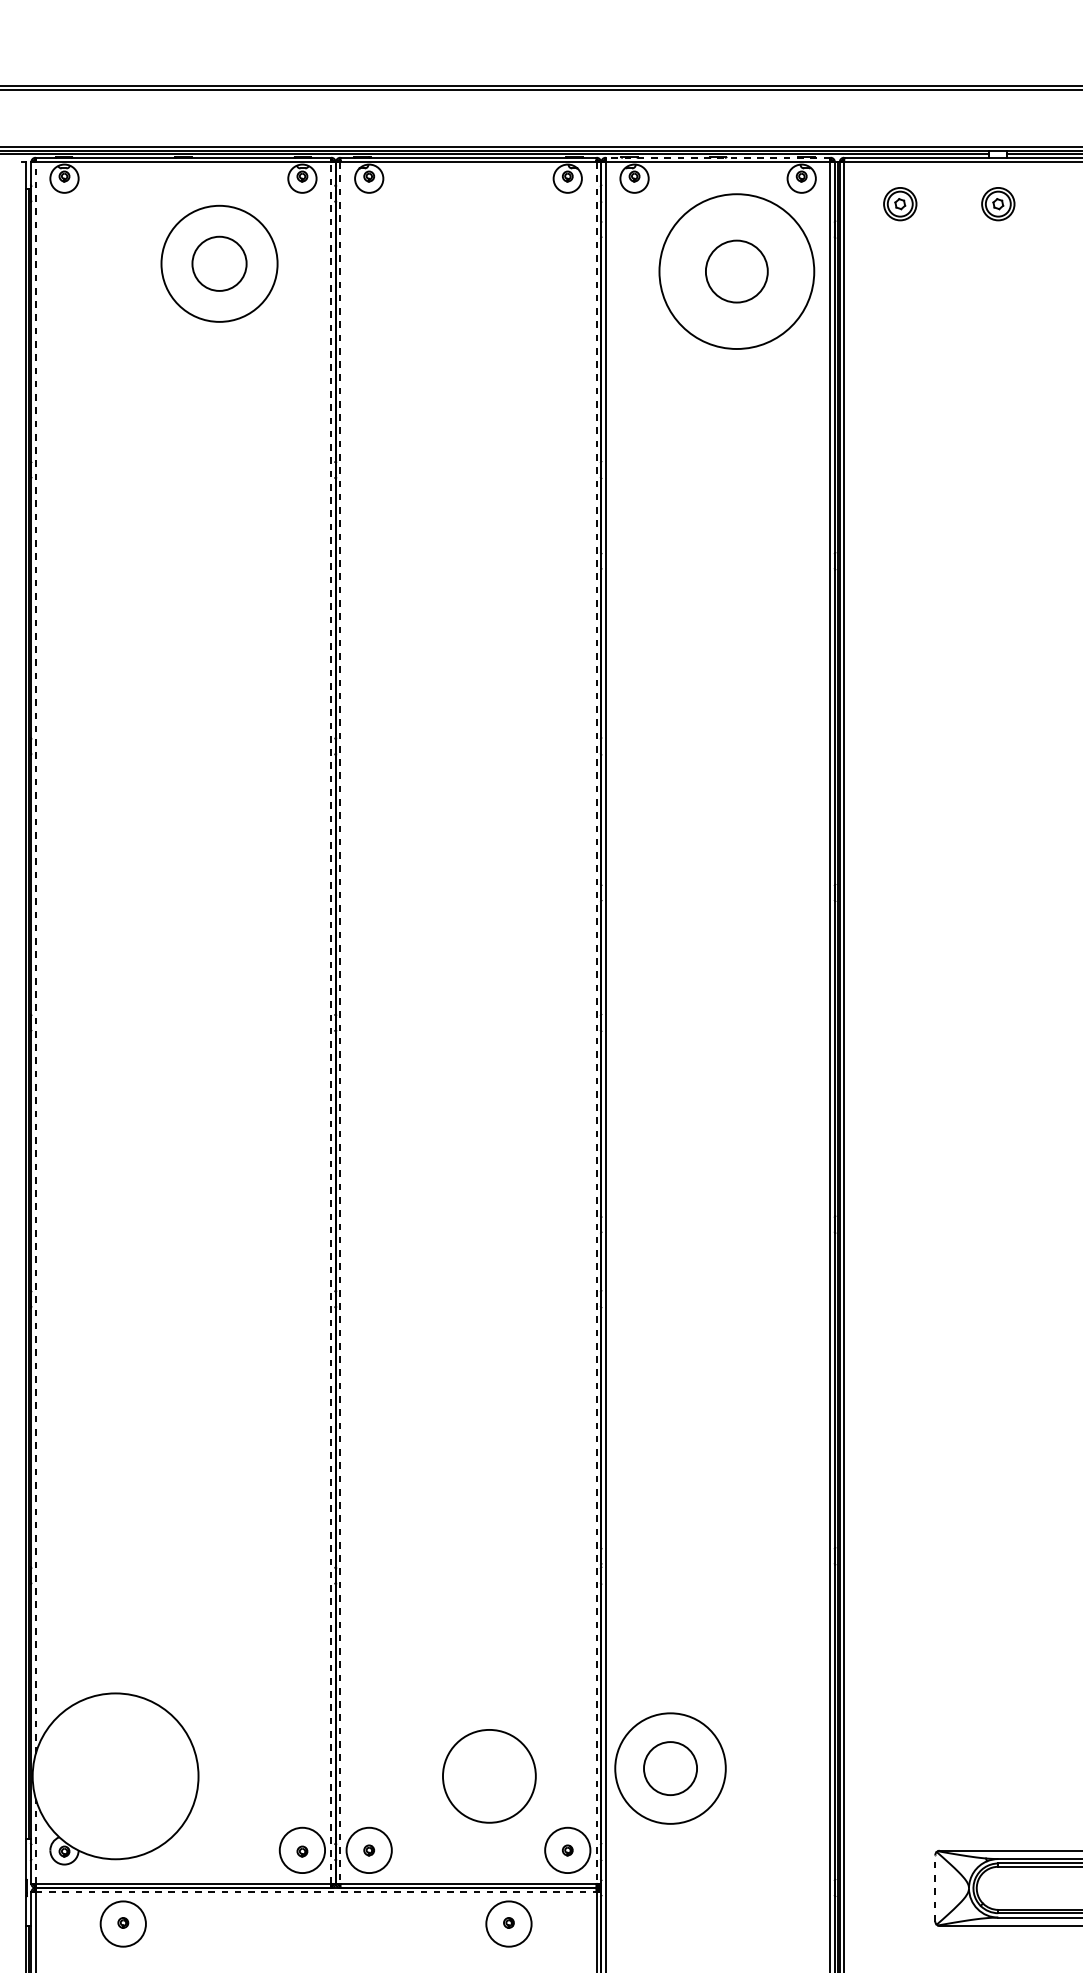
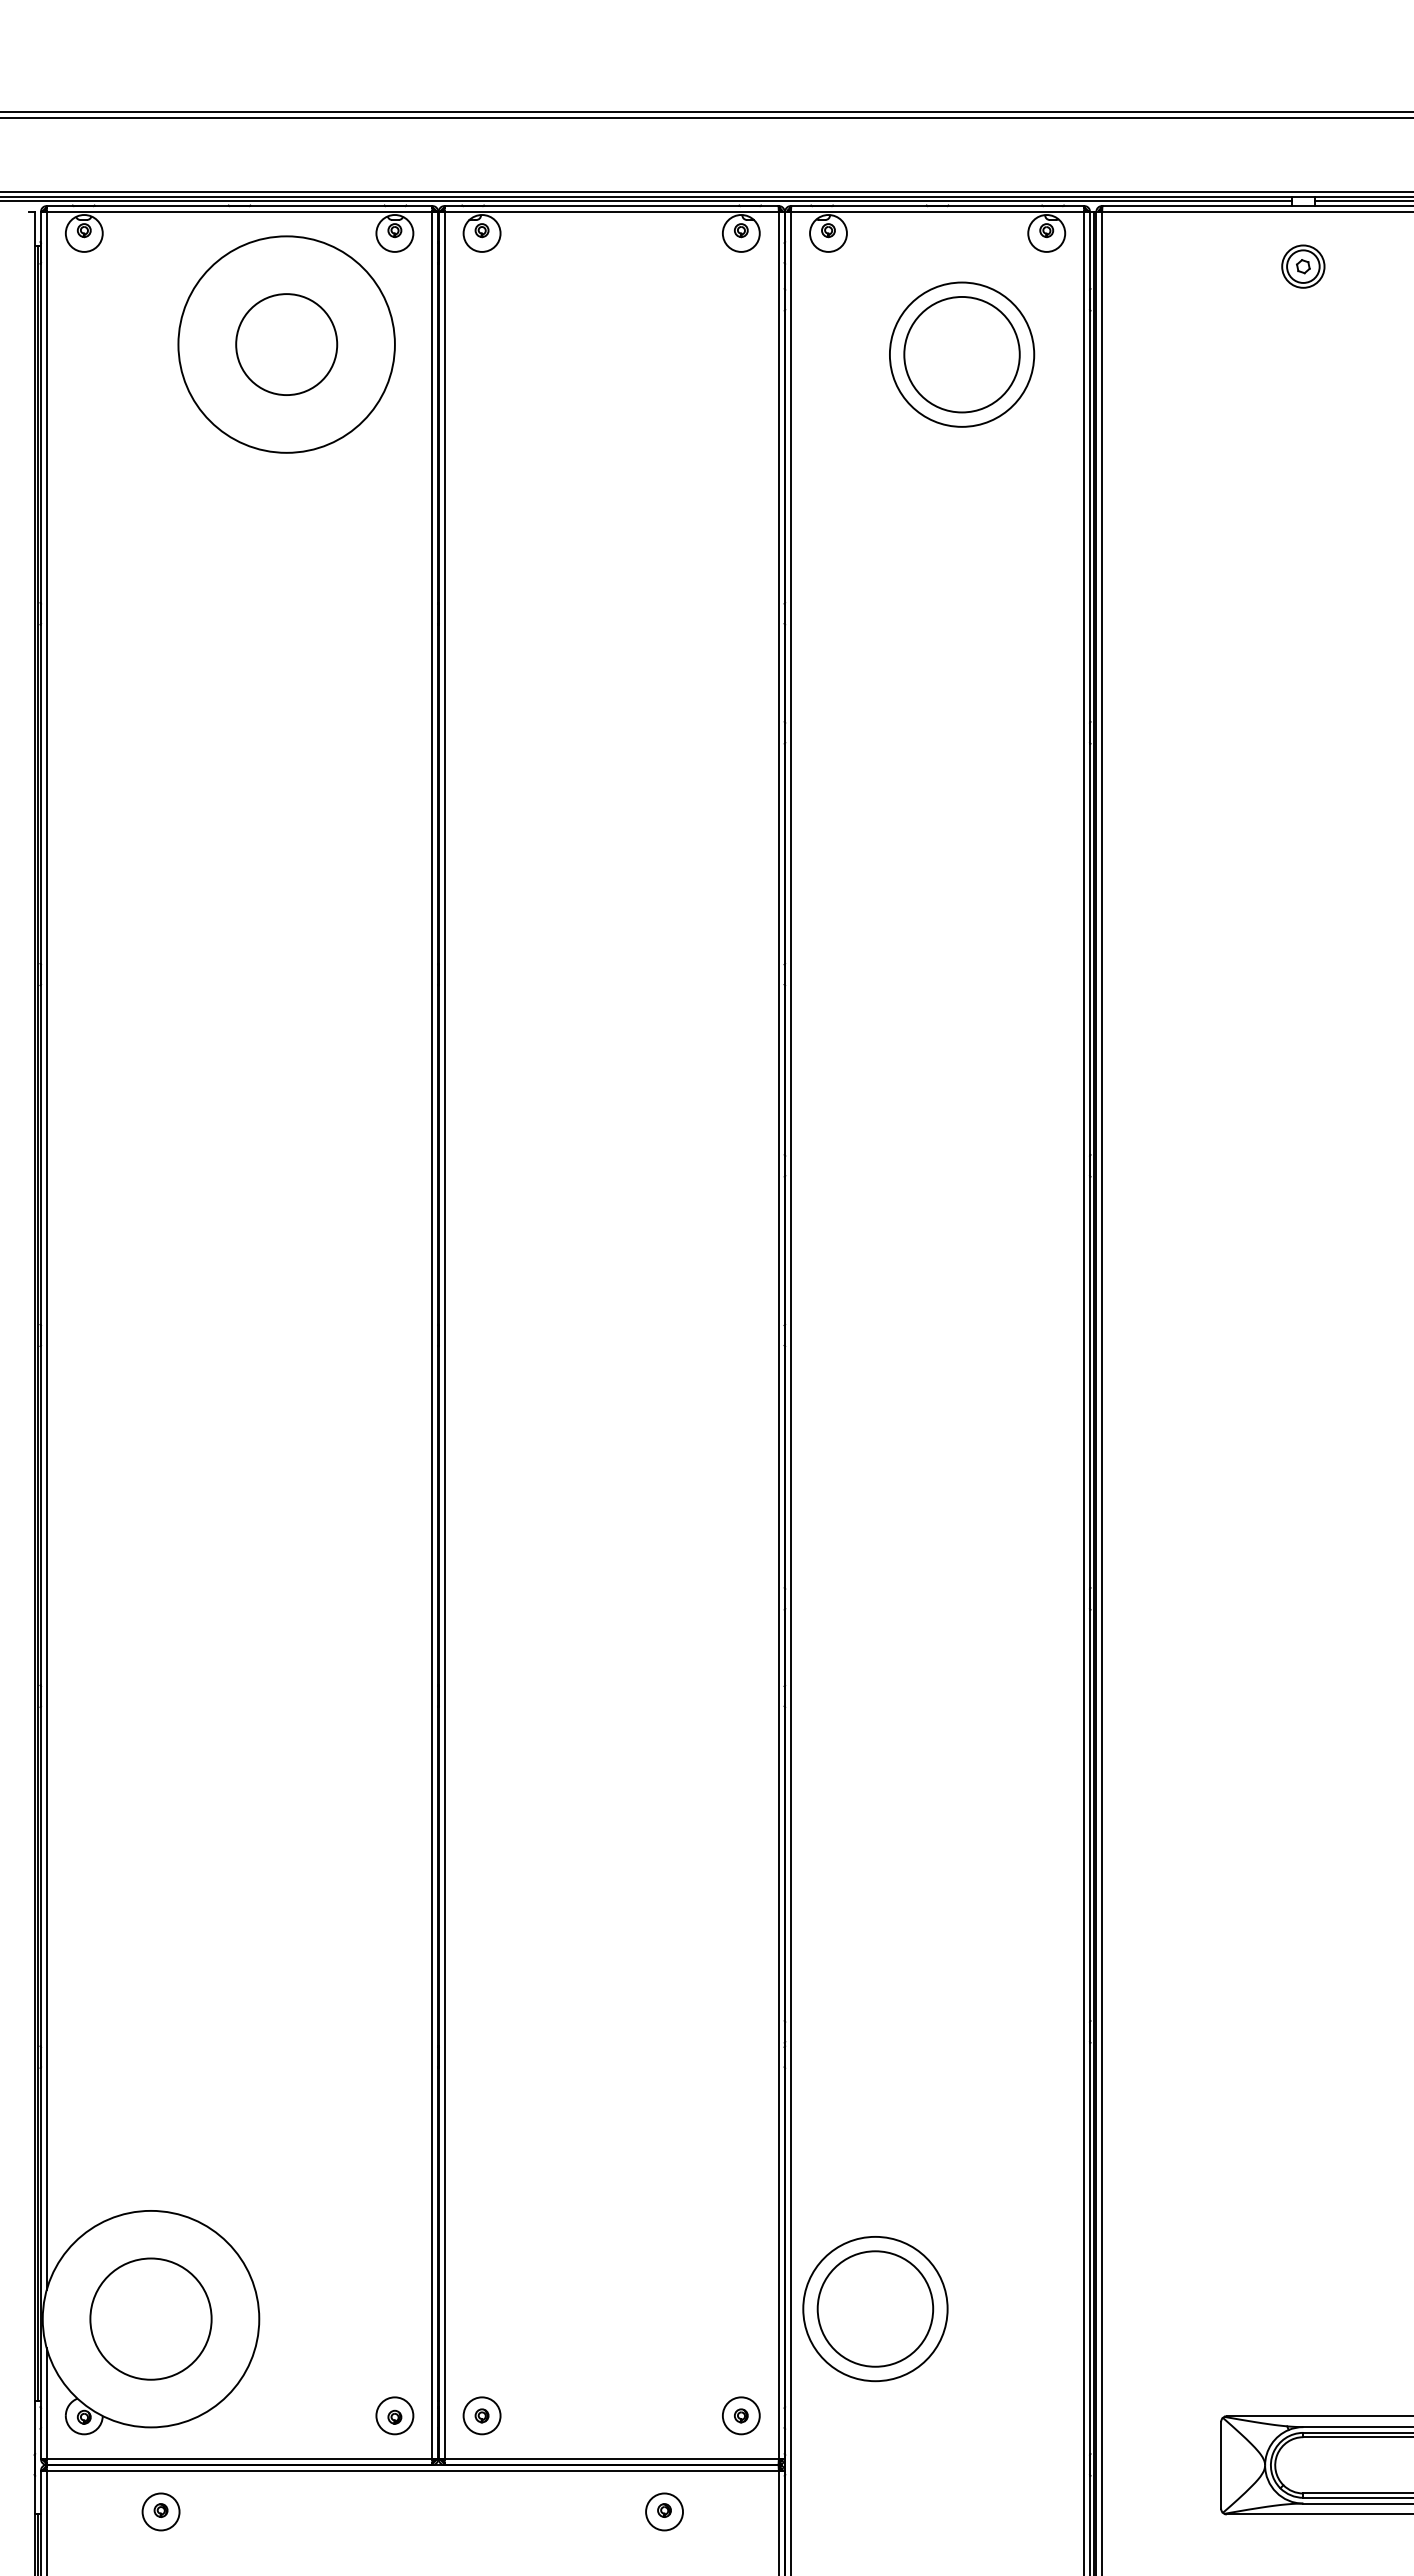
line: (718, 158) -> (937, 206), dashed -> solid
part: (900, 204) -> (1175, 266), removed
circle: (219, 263) -> (286, 344), size x1.43
circle: (219, 263) -> (286, 344), size x1.43
circle: (736, 271) -> (961, 354), size x0.71
circle: (736, 271) -> (961, 354), size x1.43
line: (35, 957) -> (46, 1250), dashed -> solid
line: (331, 1022) -> (432, 1335), dashed -> solid
line: (340, 1022) -> (444, 1335), dashed -> solid
line: (596, 1022) -> (778, 1335), dashed -> solid
circle: (670, 1768) -> (875, 2308), size x1.67
circle: (489, 1775) -> (150, 2318), moved
line: (35, 1840) -> (46, 2403), dashed -> solid
circle: (302, 1850) -> (394, 2415), size x0.62
circle: (368, 1850) -> (481, 2415), size x0.62
circle: (567, 1850) -> (740, 2415), size x0.62
line: (935, 1887) -> (1221, 2464), dashed -> solid
line: (316, 1892) -> (413, 2470), dashed -> solid
circle: (122, 1923) -> (160, 2511), size x0.62
circle: (508, 1923) -> (664, 2511), size x0.62

